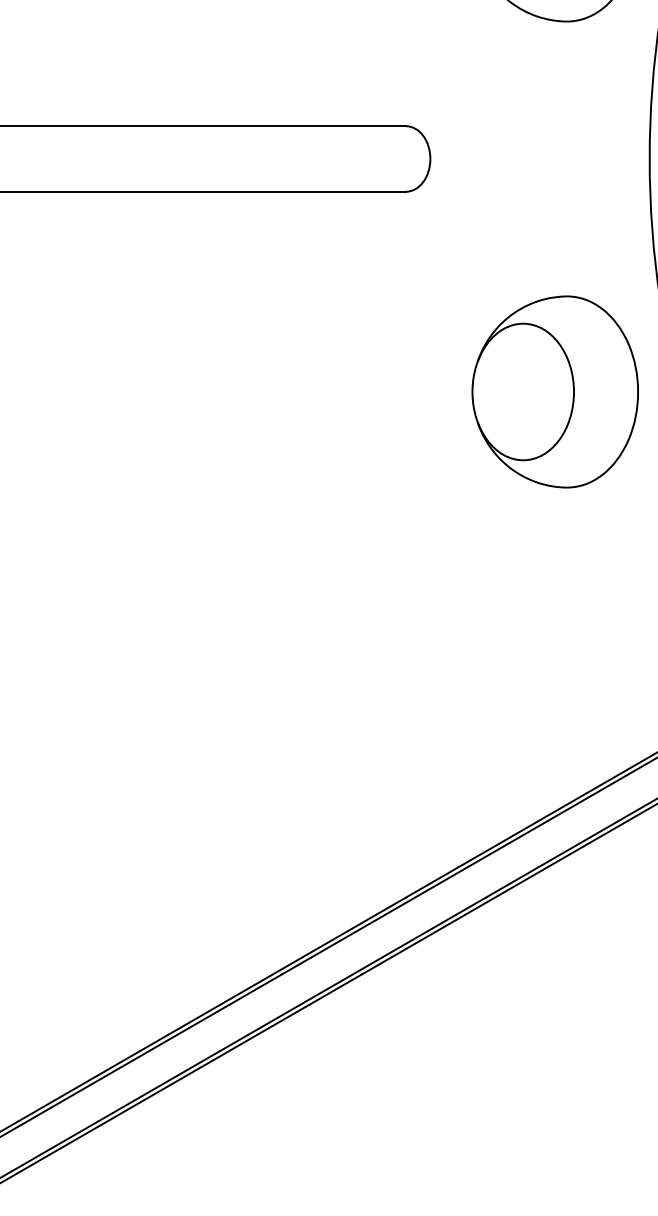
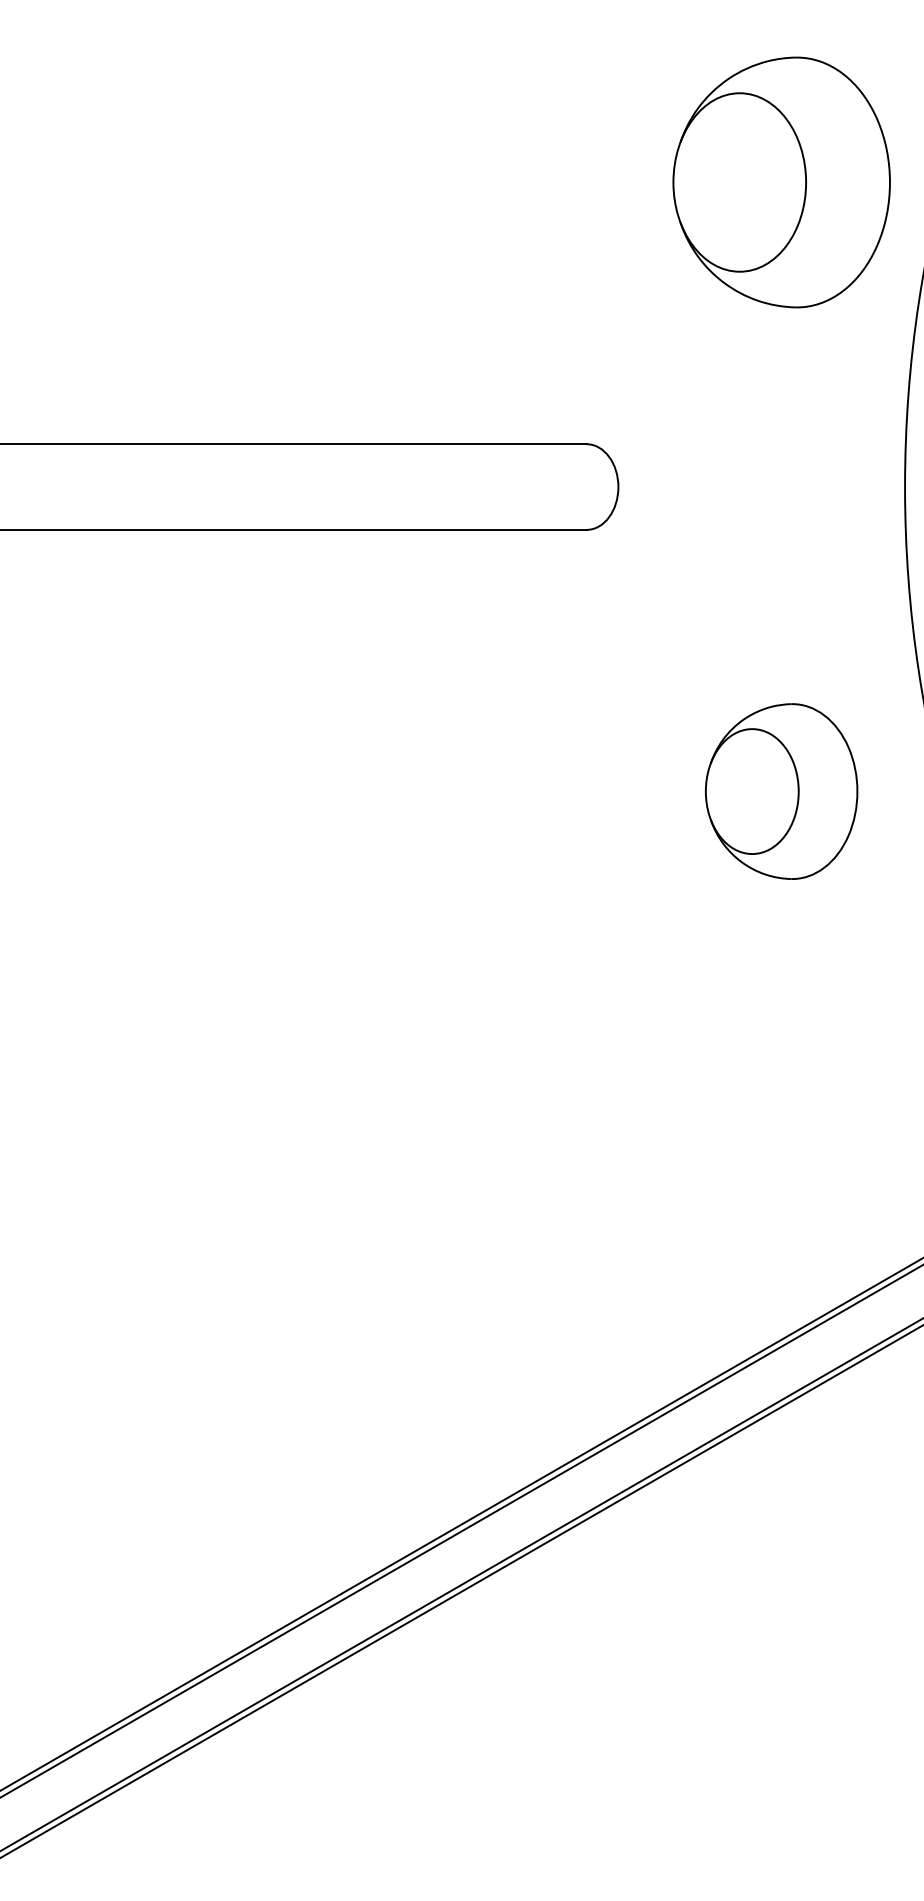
part: (555, 391) -> (781, 791), size x0.7

